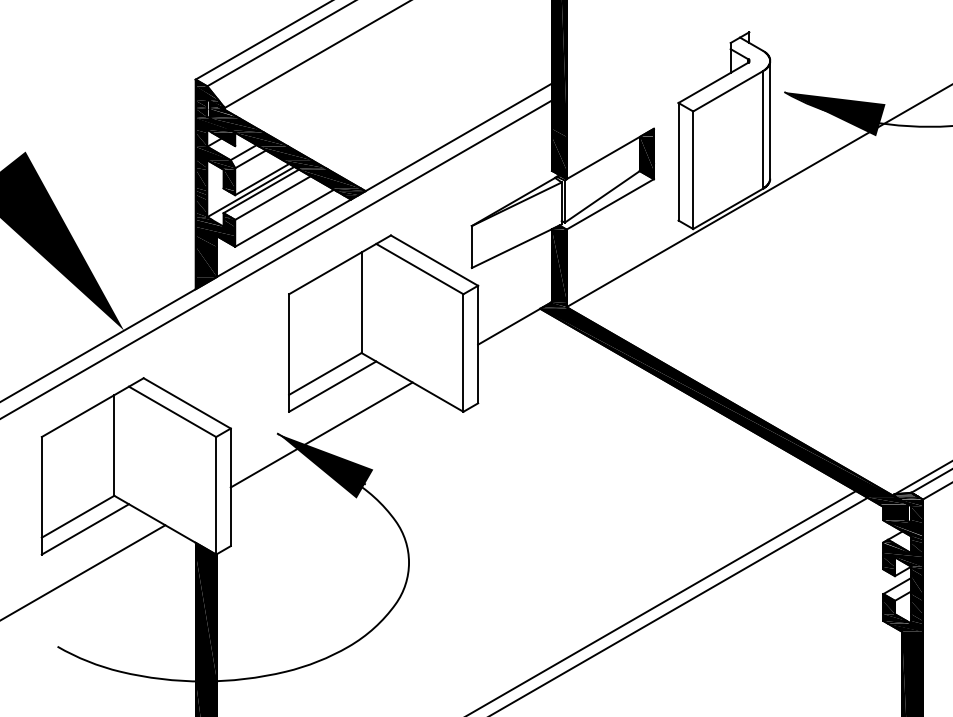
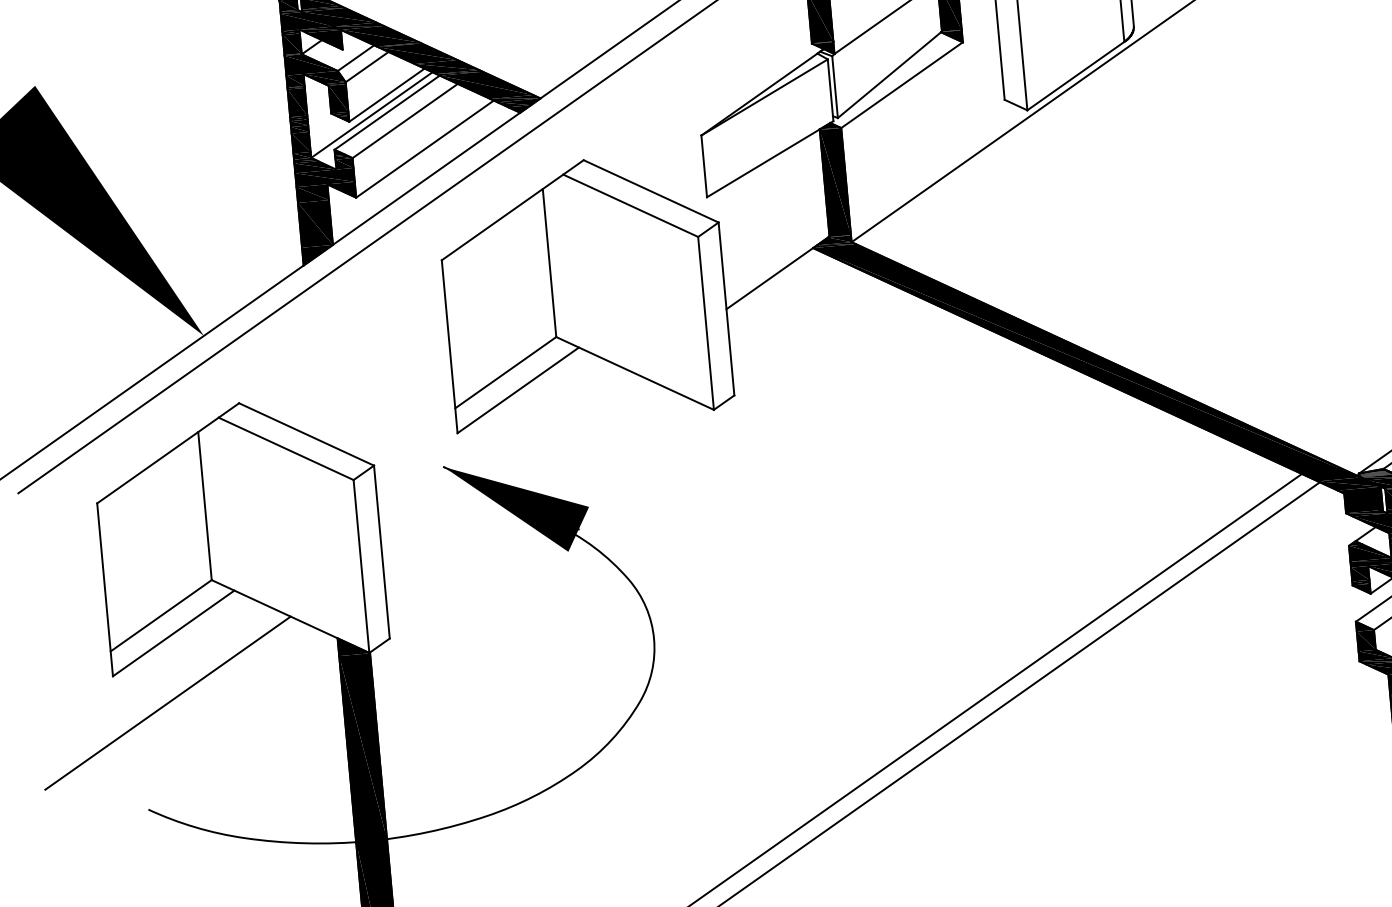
line: (321, 434) -> (508, 462), removed

